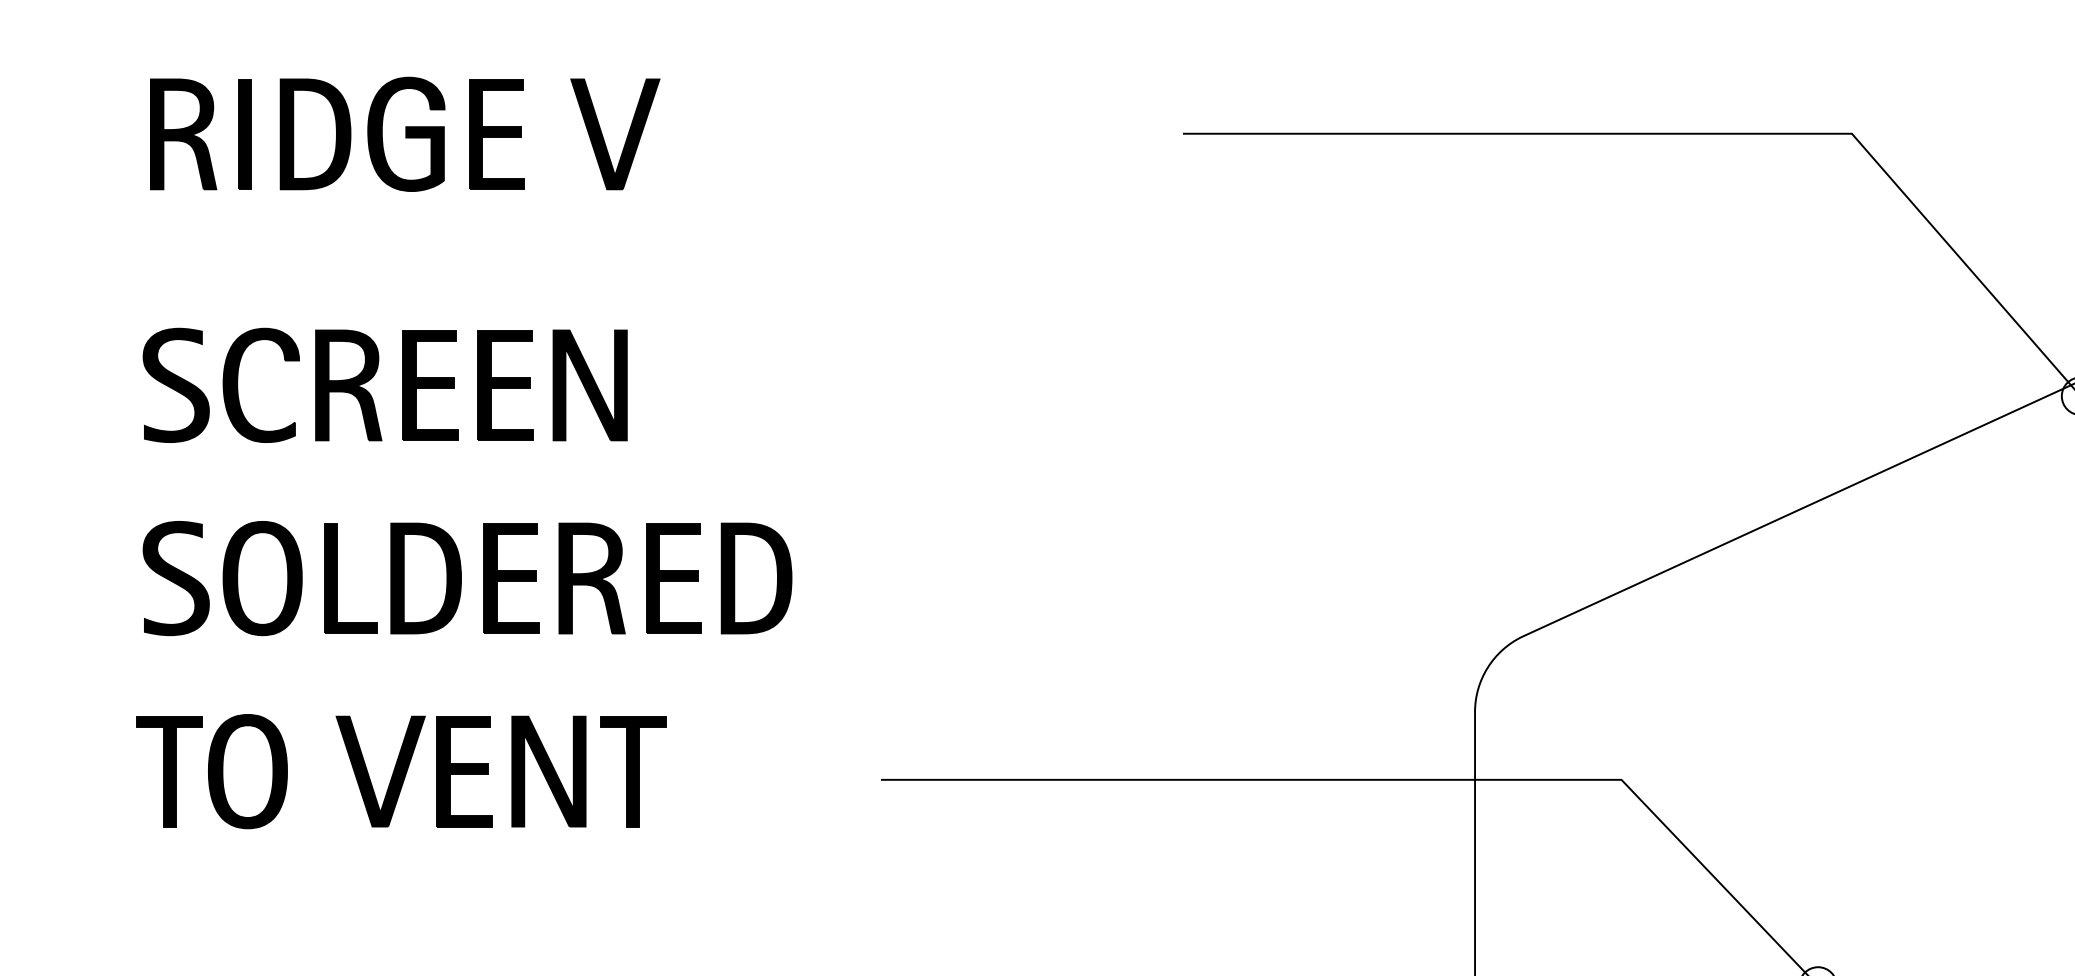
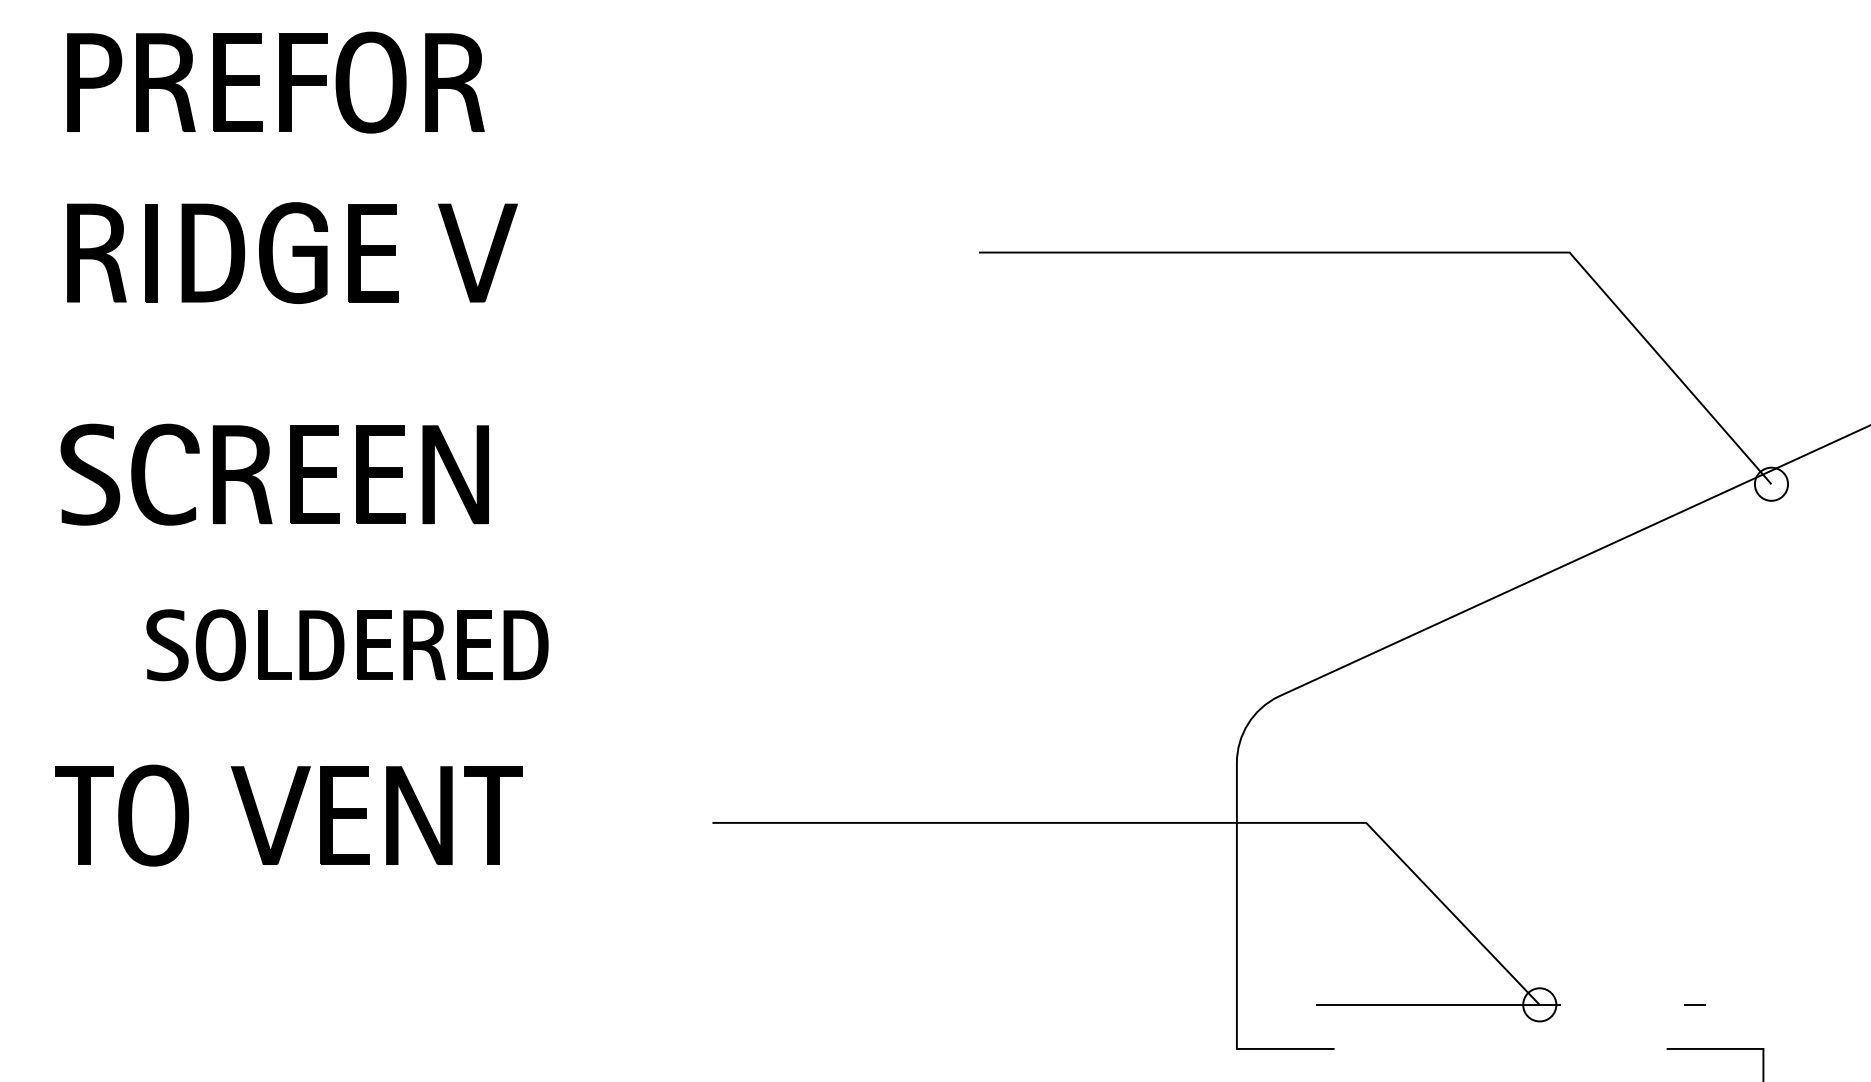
part: (467, 578) -> (347, 645), size x0.7

